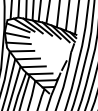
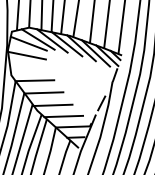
line: (18, 43) -> (29, 68), removed

